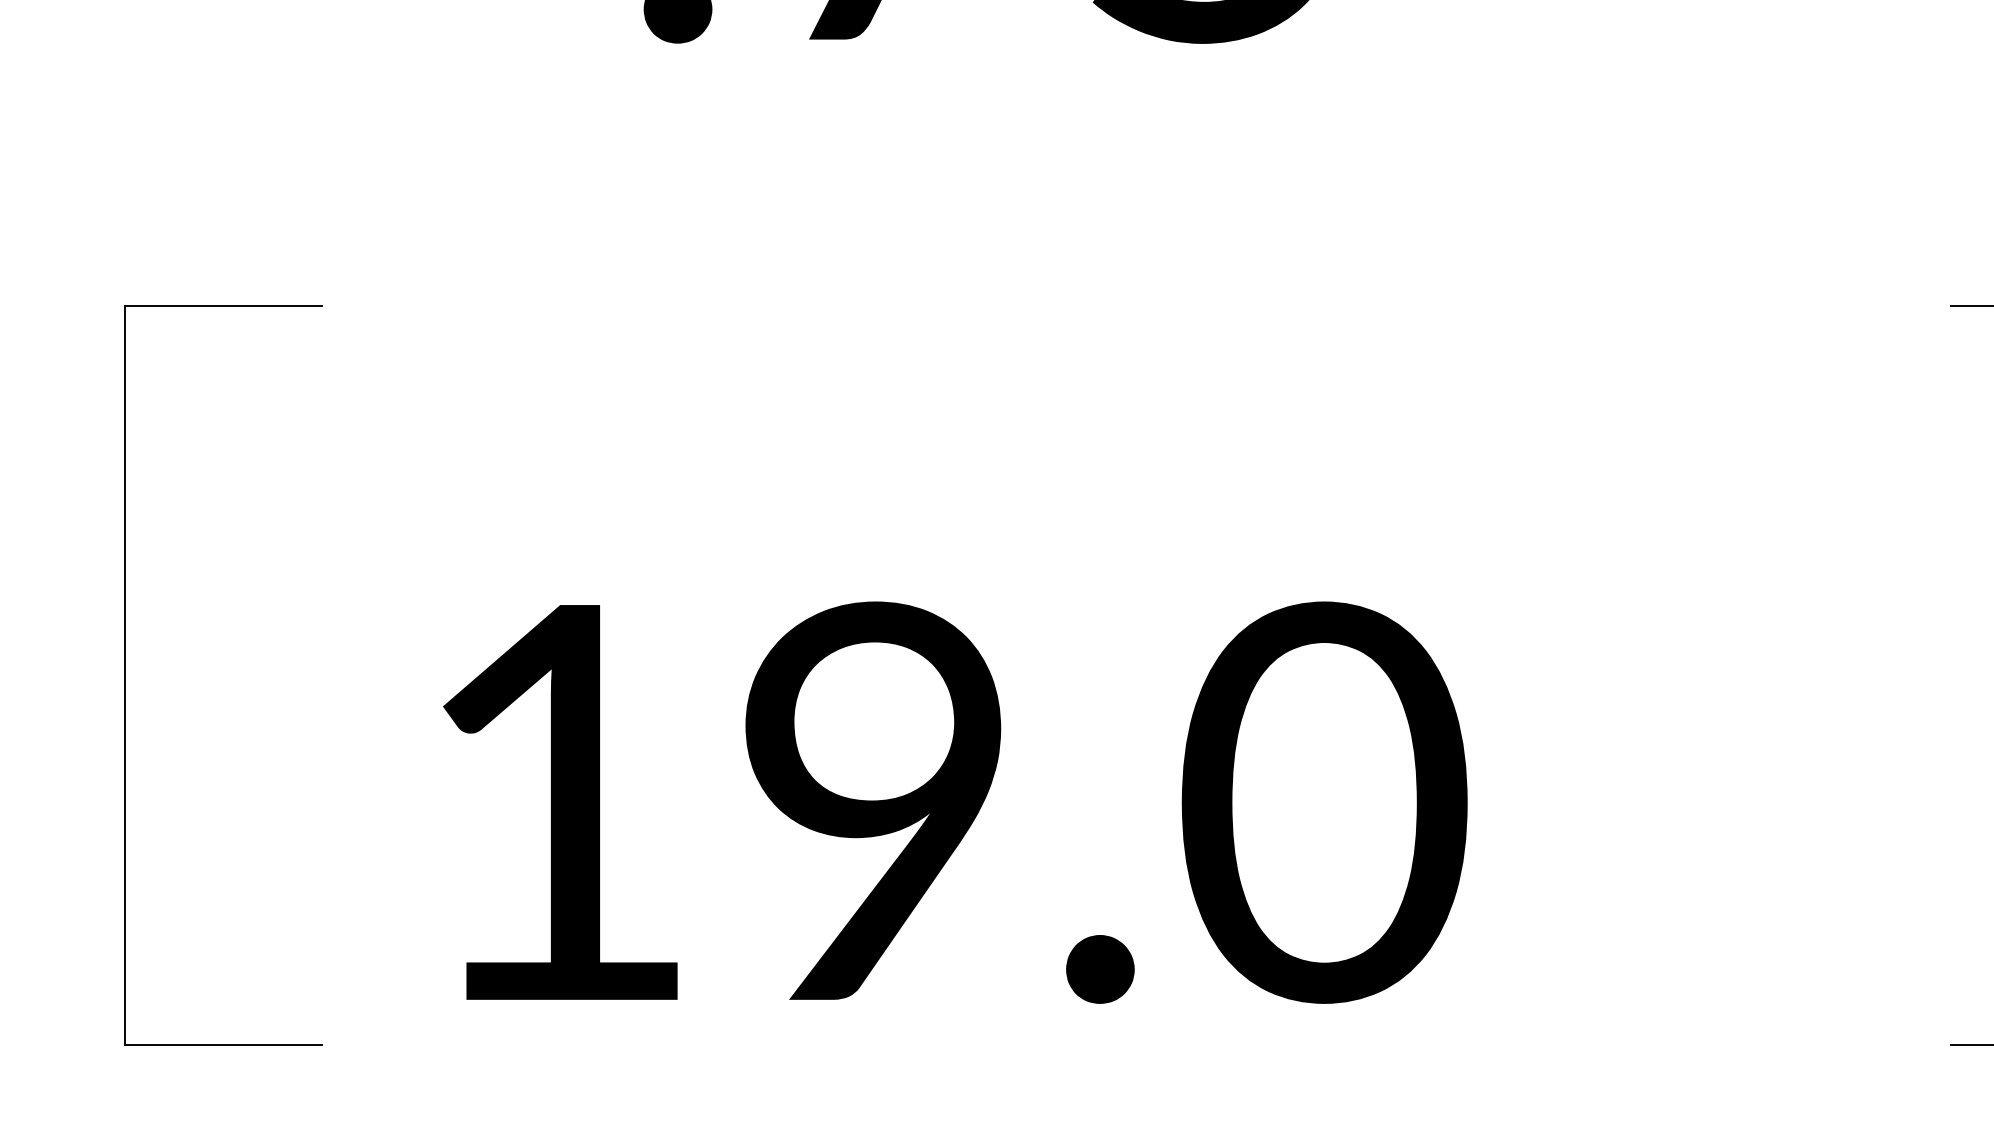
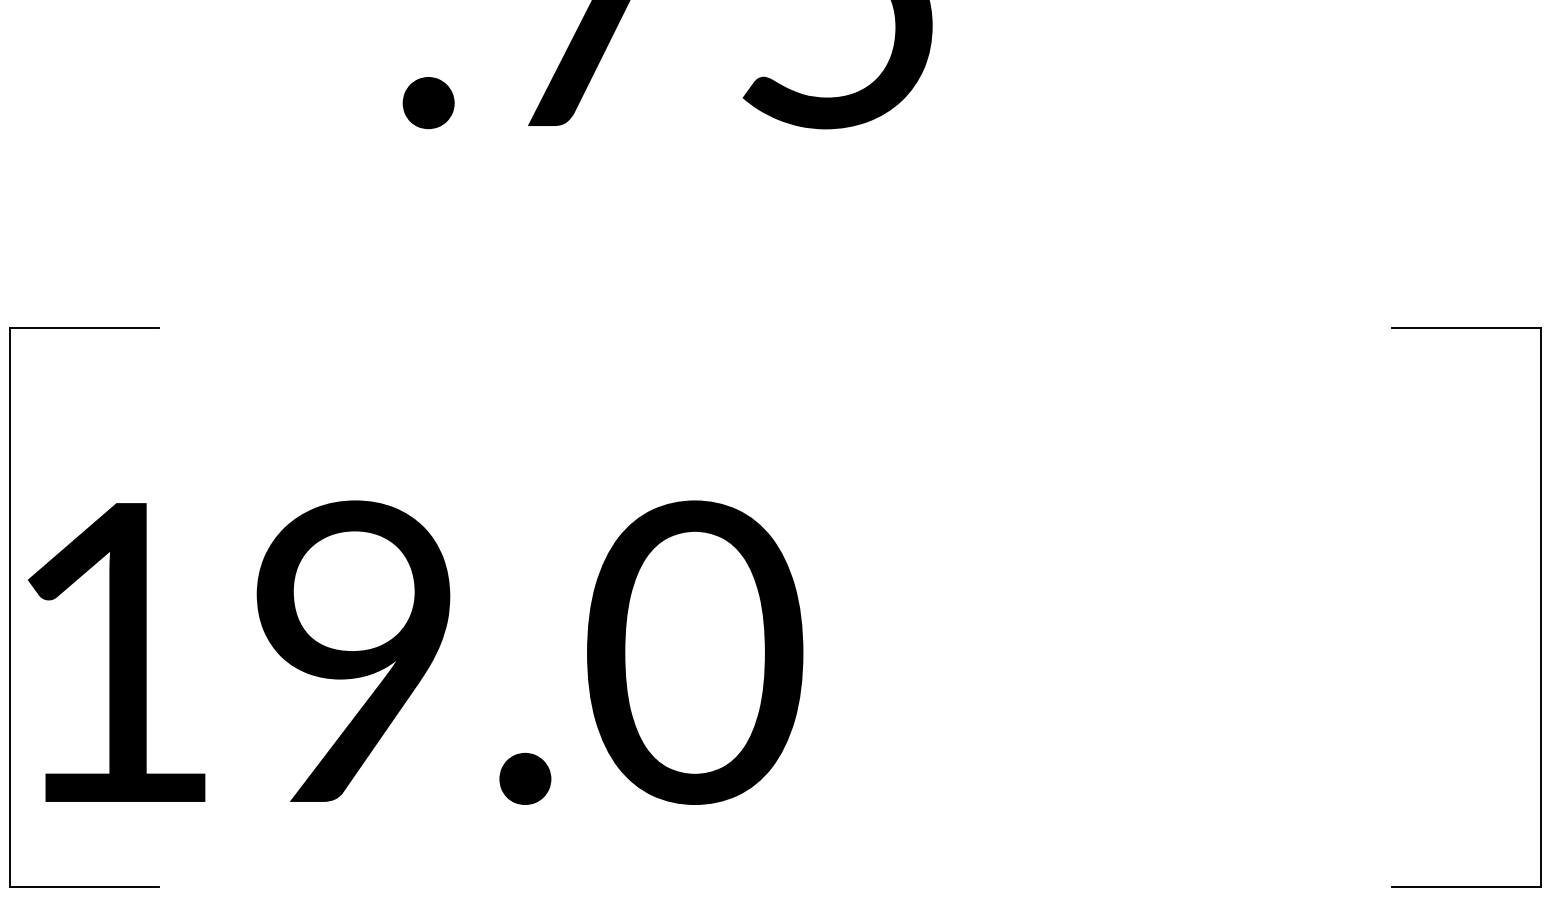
text: (955, 802) -> (415, 652), moved

